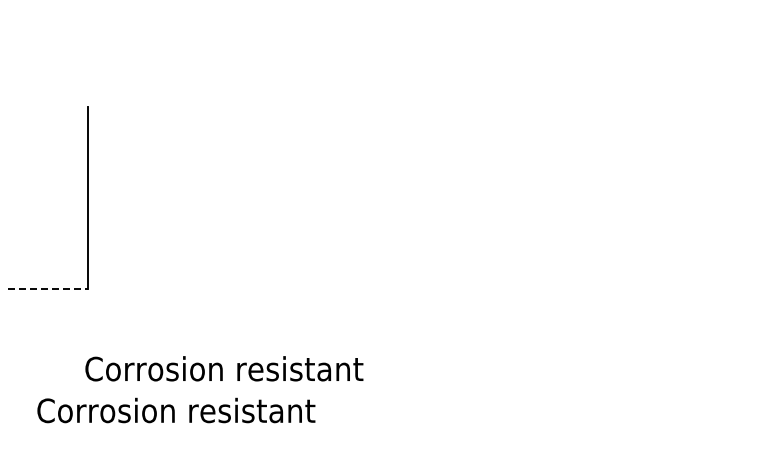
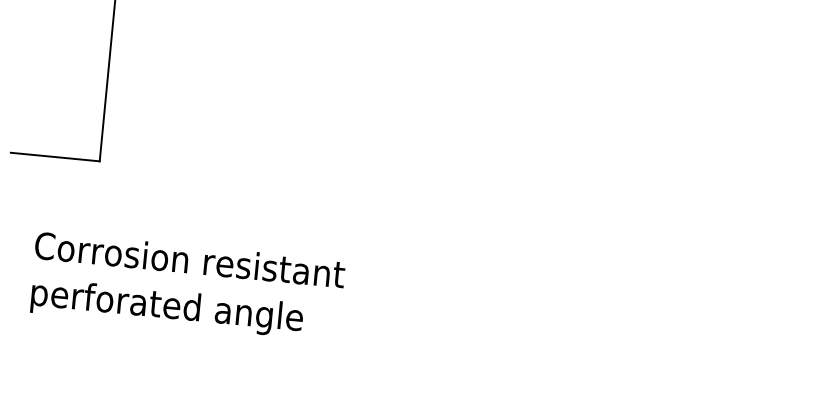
line: (47, 288) -> (55, 156), dashed -> solid
text: (224, 368) -> (190, 259), moved
text: (176, 413) -> (185, 309), Corrosion resistant -> perforated angle

